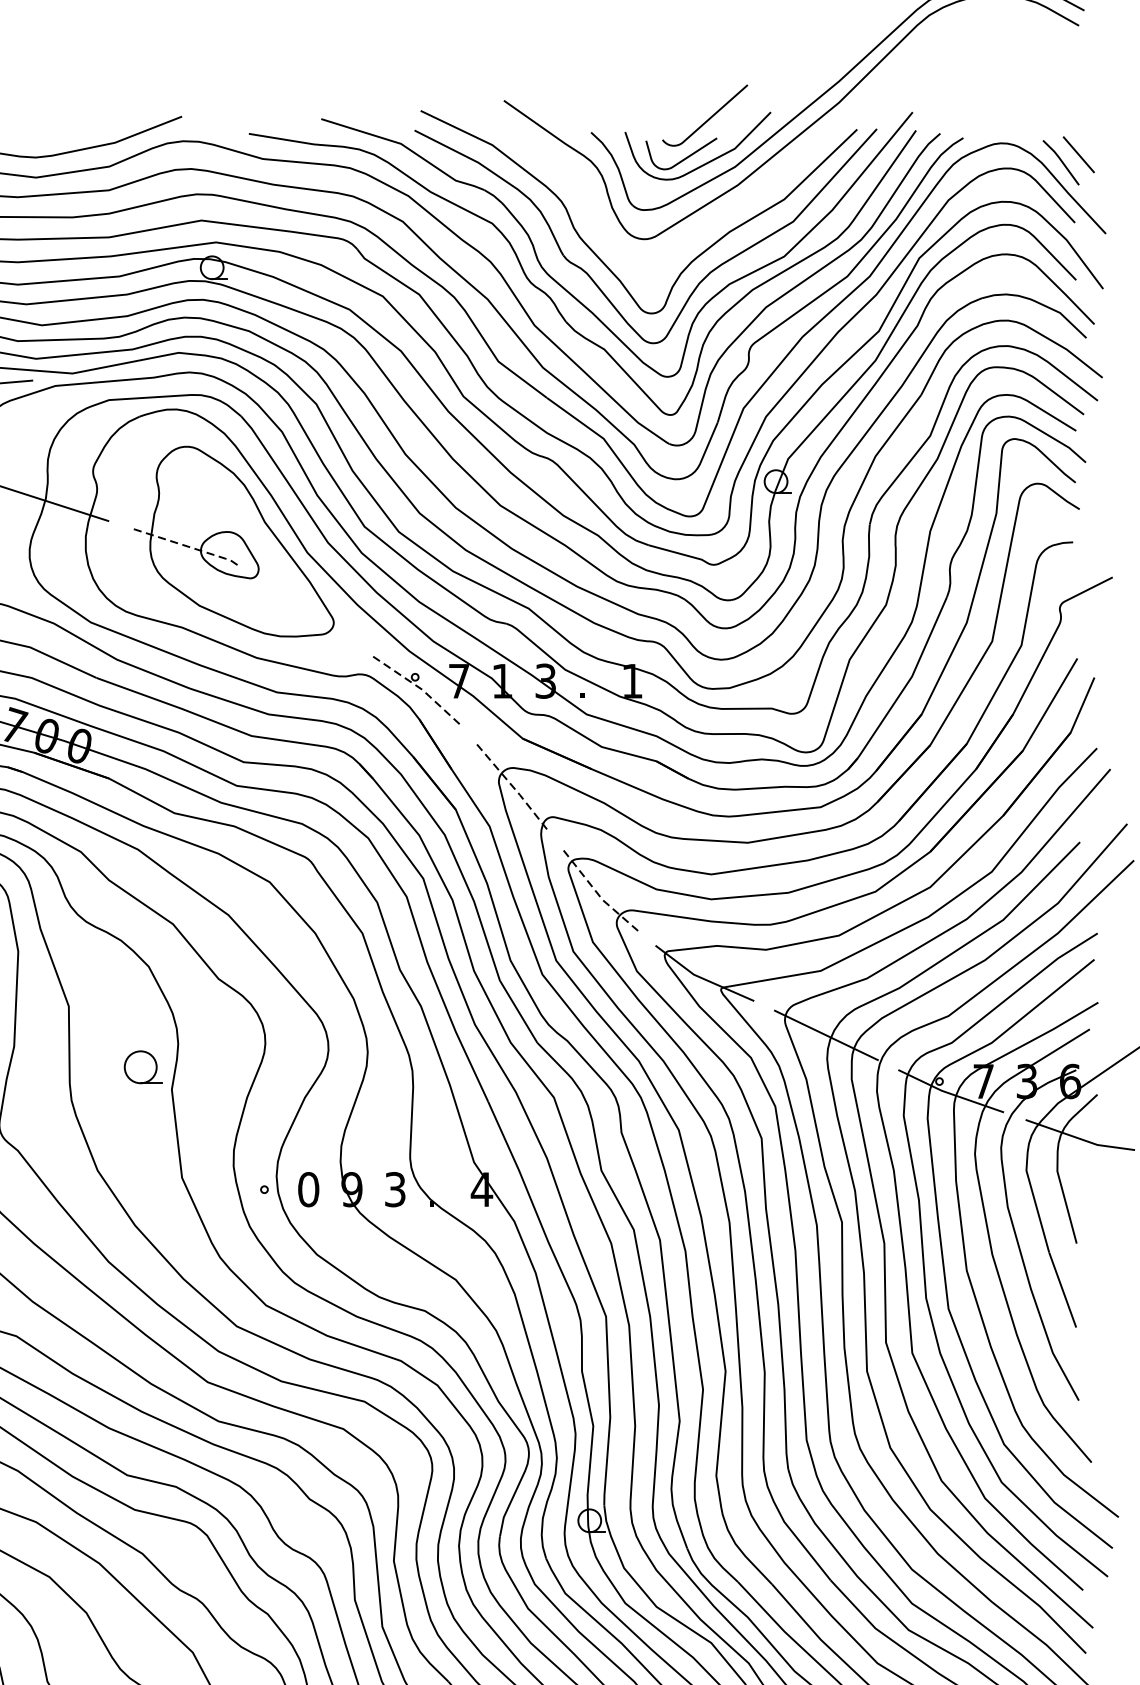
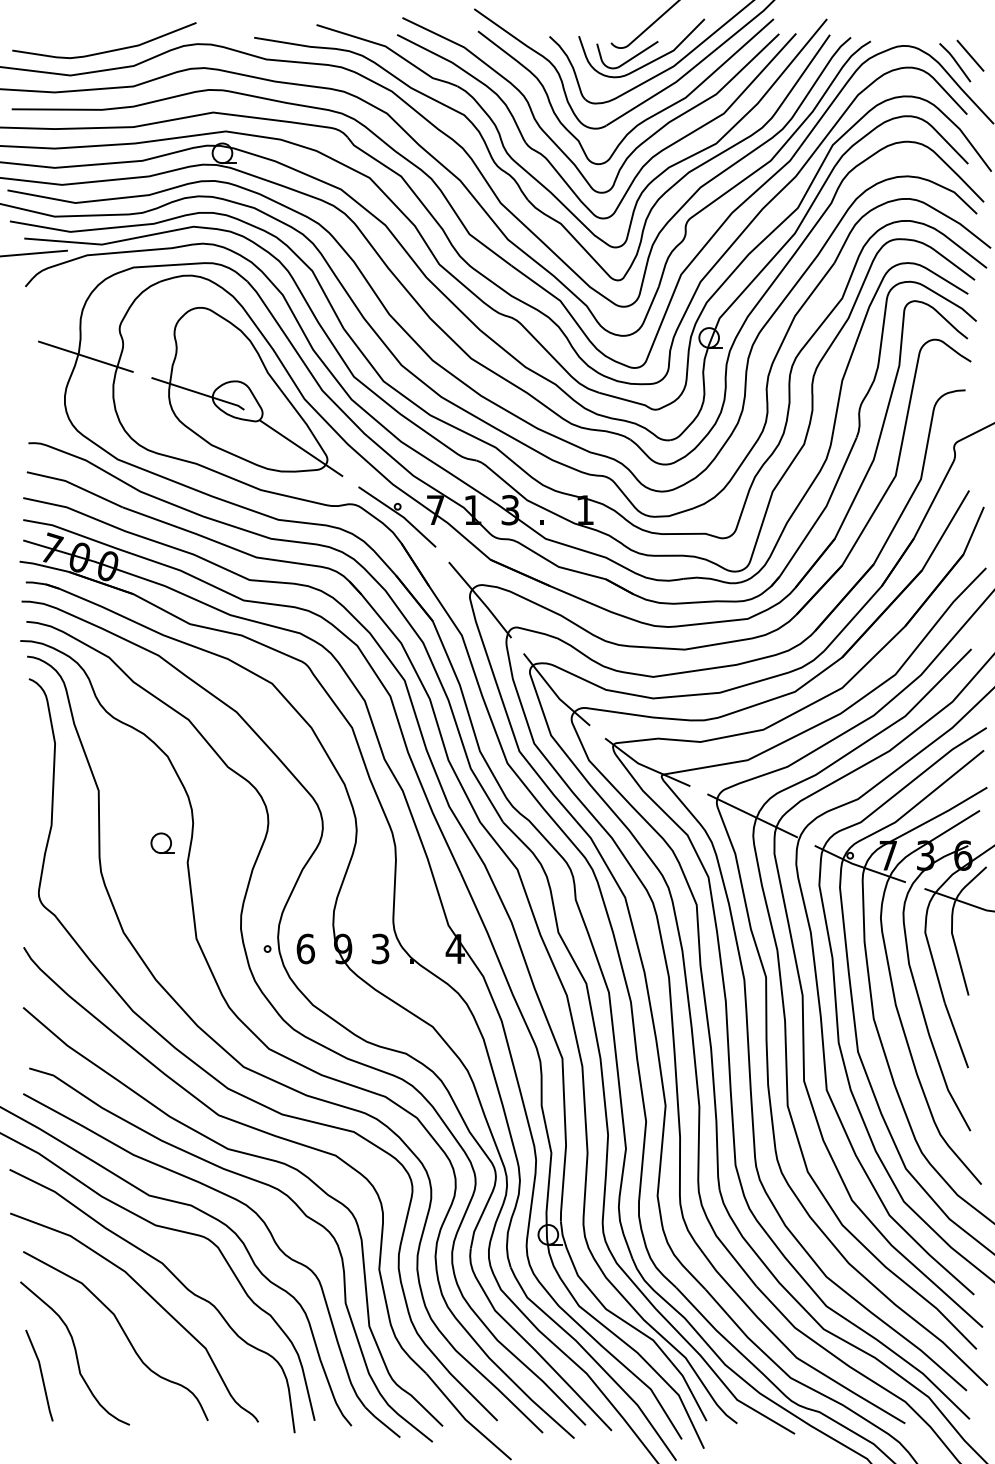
curve: (701, 228) -> (644, 119), added
line: (184, 546) -> (198, 393), dashed -> solid
line: (303, 608) -> (301, 447), added
line: (417, 686) -> (399, 514), dashed -> solid
line: (511, 784) -> (480, 599), dashed -> solid
line: (596, 892) -> (554, 692), dashed -> solid
part: (142, 1066) -> (162, 842), size x0.71
text: (308, 1189) -> (305, 948), 0 -> 6

